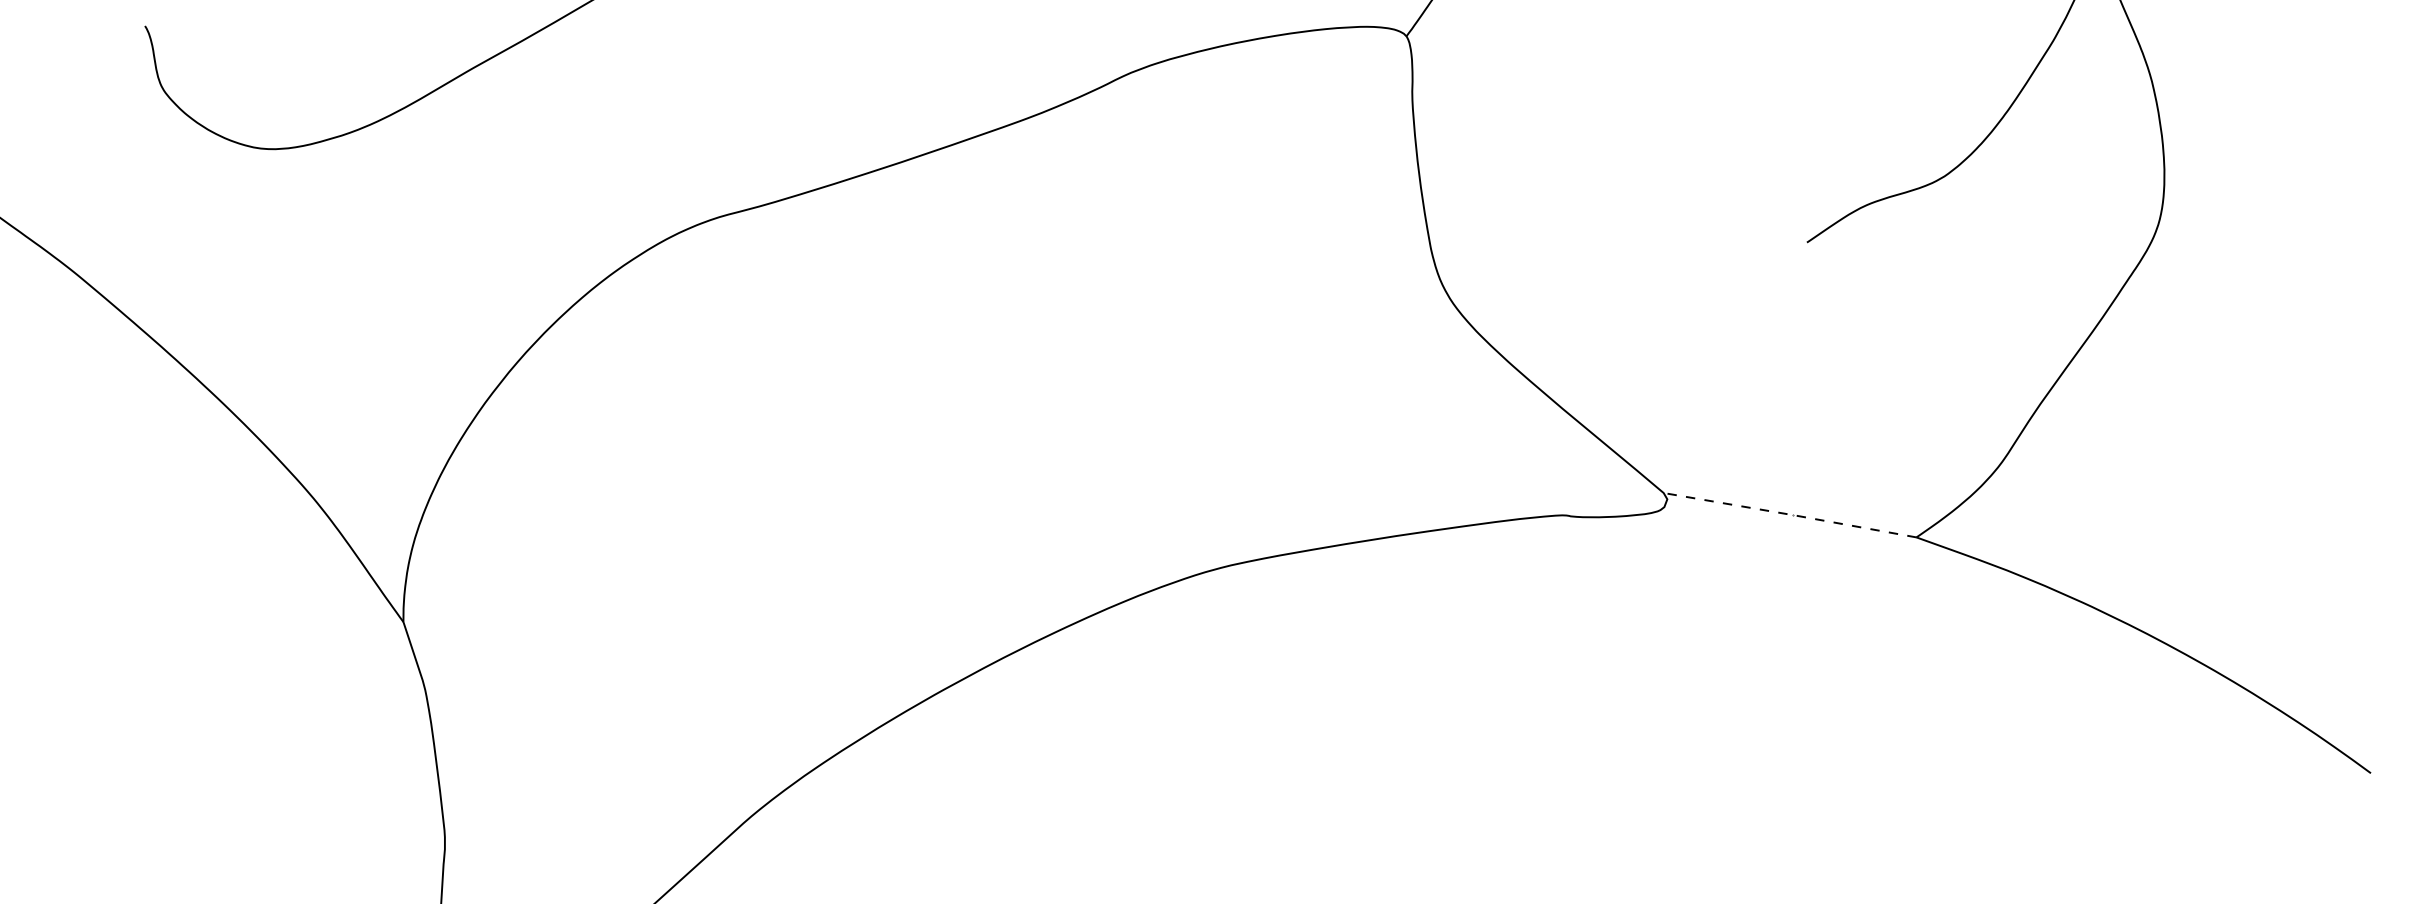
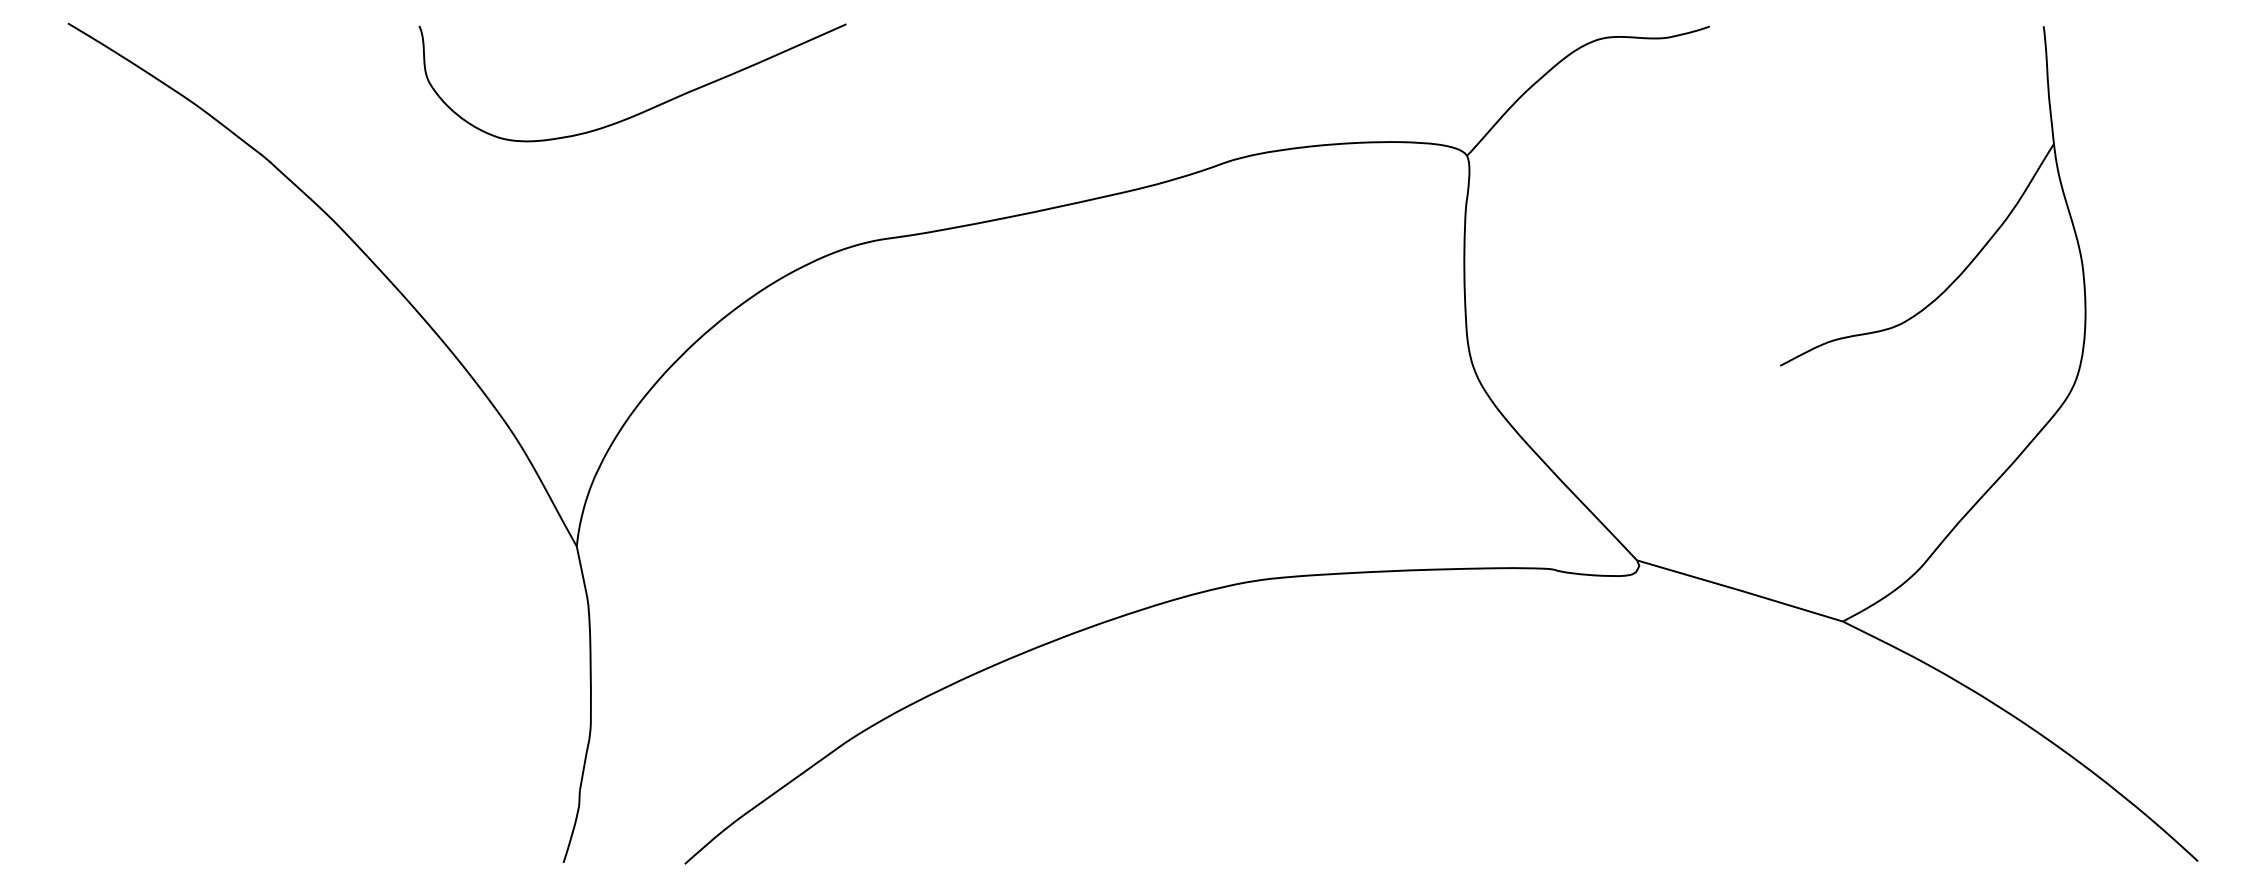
line: (1790, 514) -> (1740, 590), dashed -> solid

